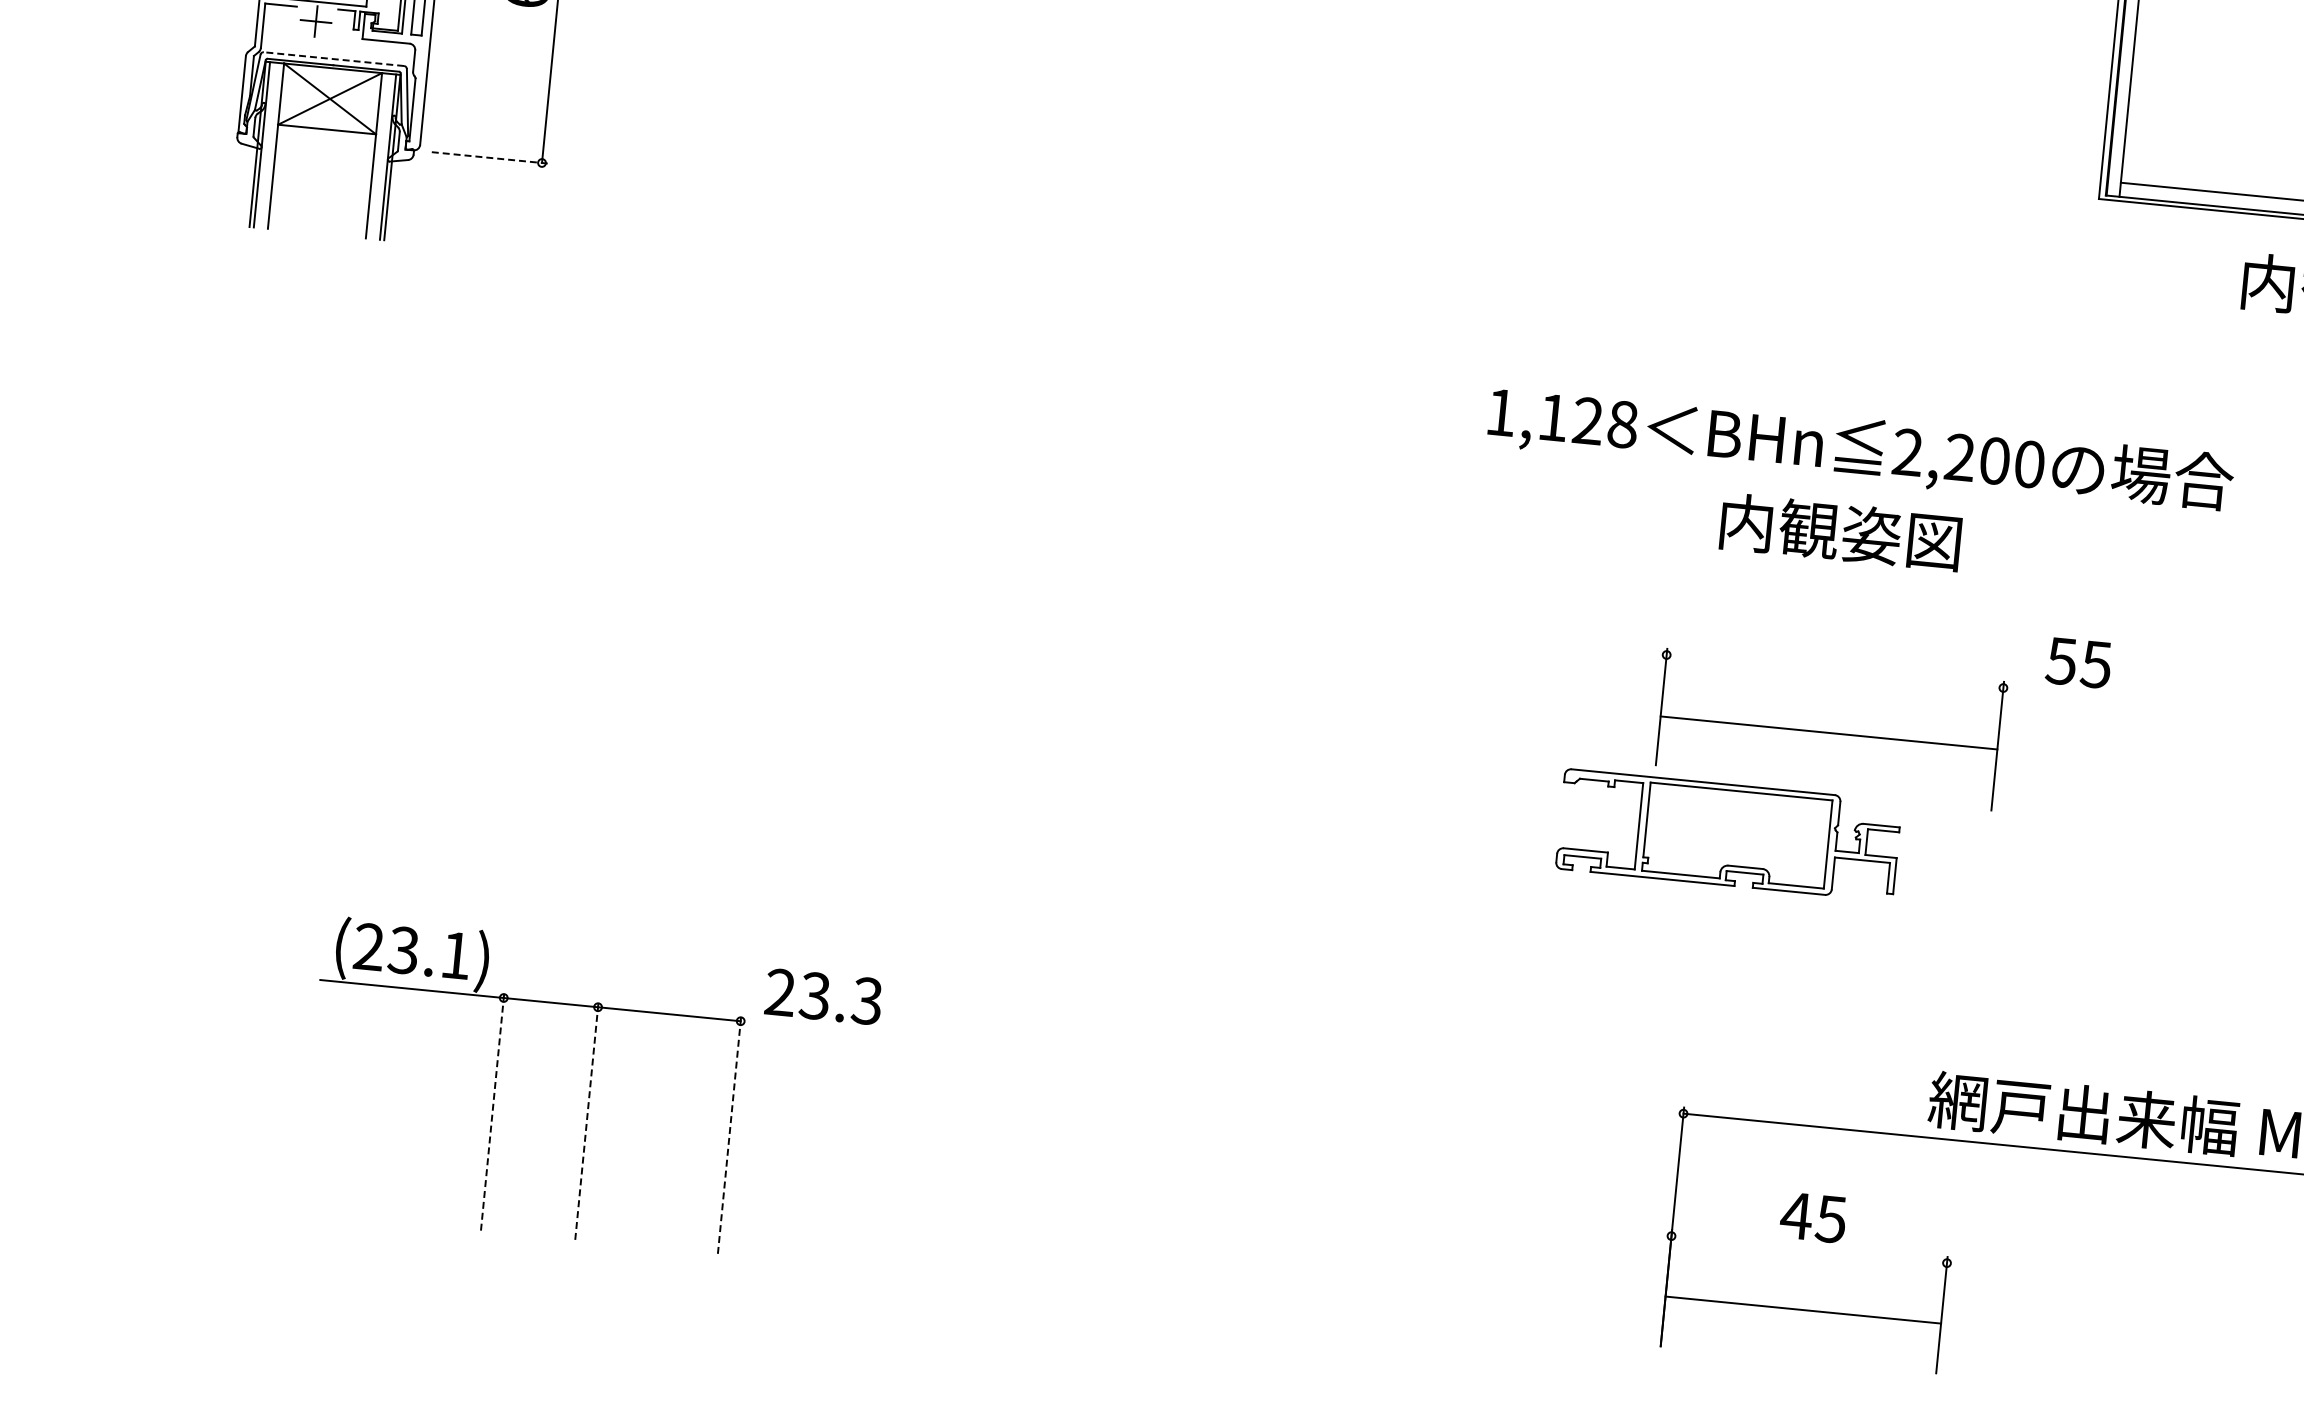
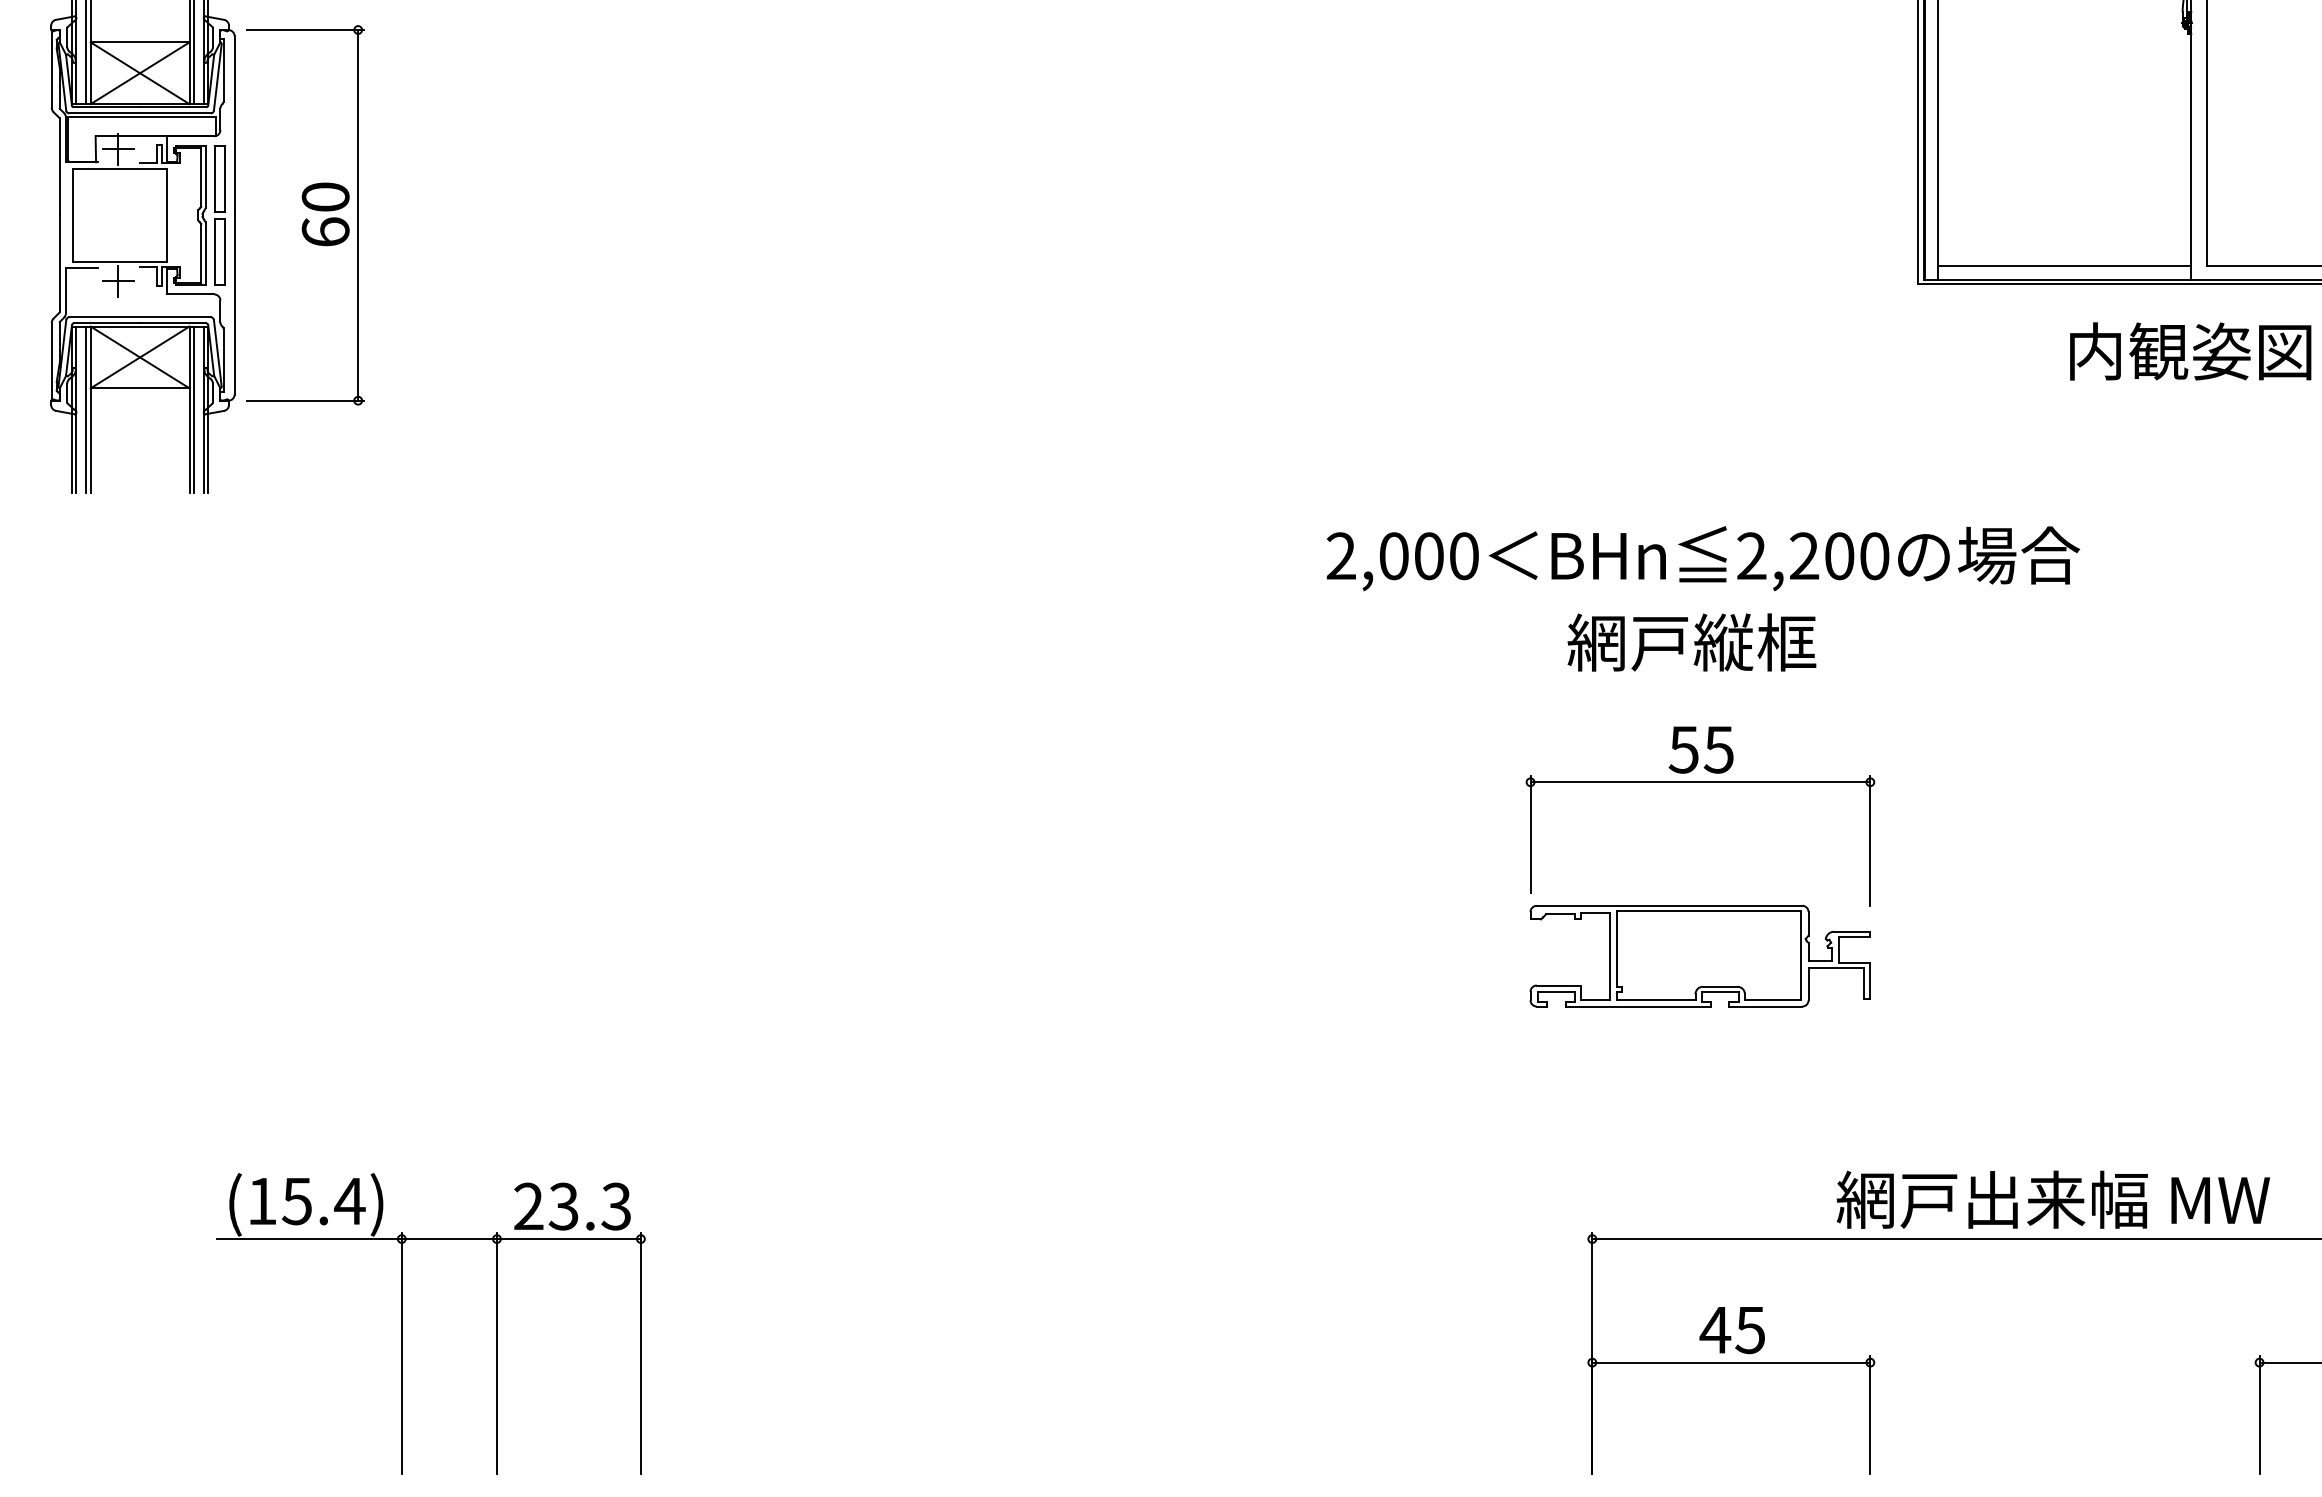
line: (334, 59) -> (140, 317), dashed -> solid
line: (271, 145) -> (86, 409), added
line: (377, 155) -> (193, 409), added
line: (489, 157) -> (305, 400), dashed -> solid
text: (1561, 418) -> (1402, 556), 1,128 -> 2,000
text: (1839, 532) -> (1691, 642), 内観姿図 -> 網戸縦框
text: (2078, 662) -> (1700, 749), moved
line: (1829, 733) -> (1700, 782), moved
part: (1727, 835) -> (1699, 956), moved
text: (413, 950) -> (306, 1200), (23.1) -> (15.4)
text: (823, 996) -> (572, 1206), moved
line: (492, 1110) -> (401, 1352), dashed -> solid
line: (586, 1119) -> (496, 1352), dashed -> solid
line: (729, 1133) -> (640, 1352), dashed -> solid
line: (1803, 1309) -> (1731, 1362), moved

